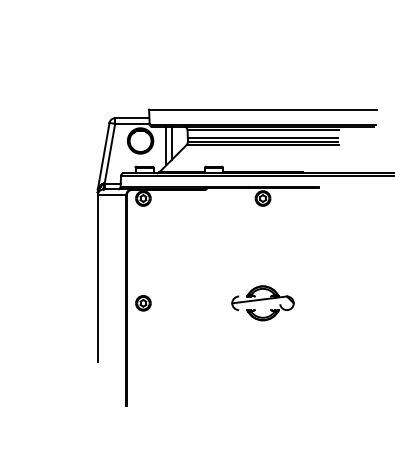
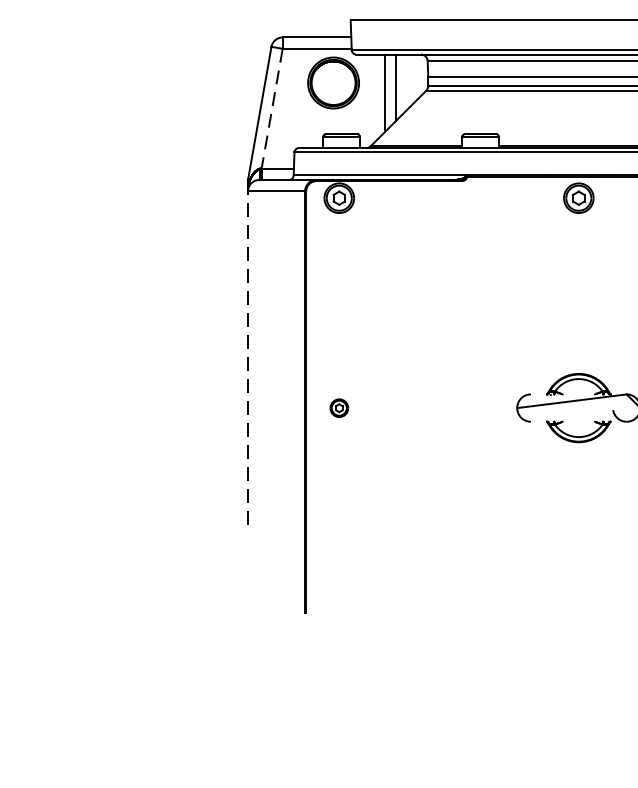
line: (109, 154) -> (271, 110), solid -> dashed
line: (97, 278) -> (247, 358), solid -> dashed
part: (143, 303) -> (339, 408), size x0.6

